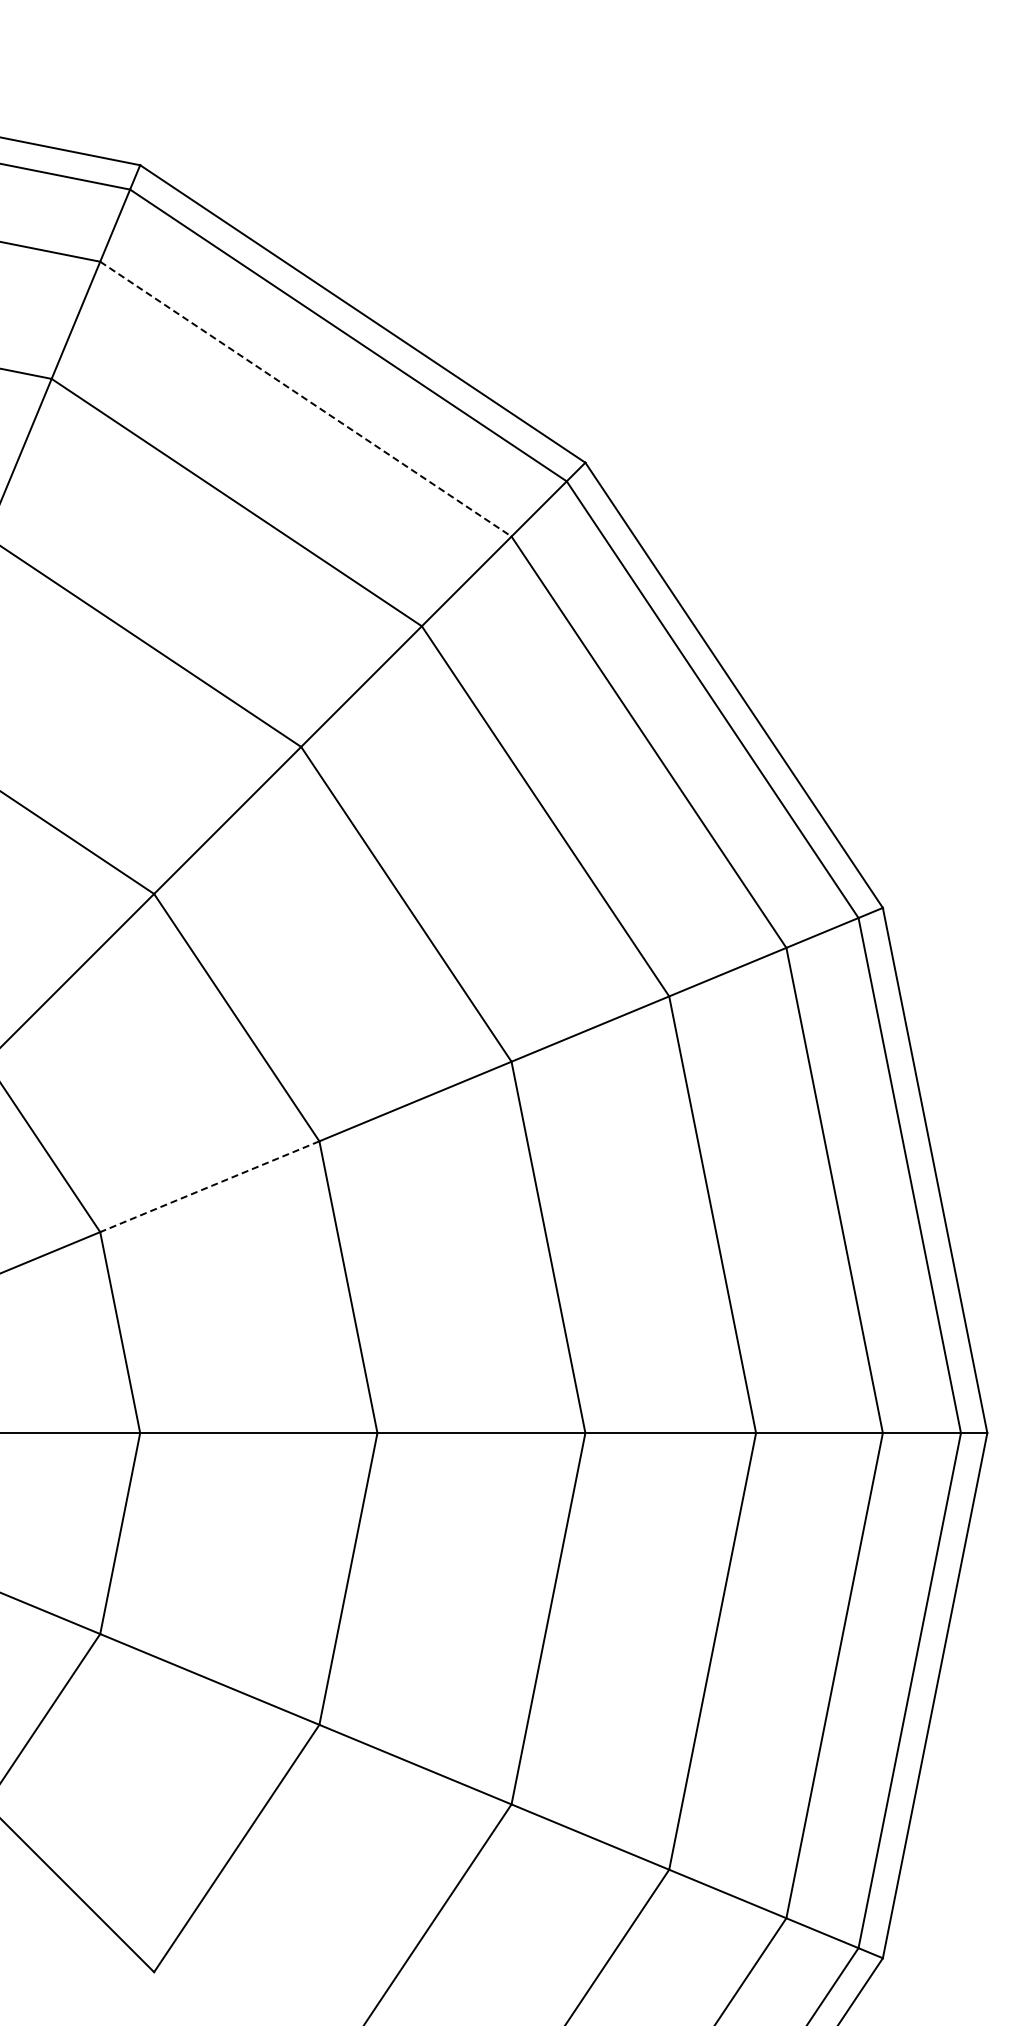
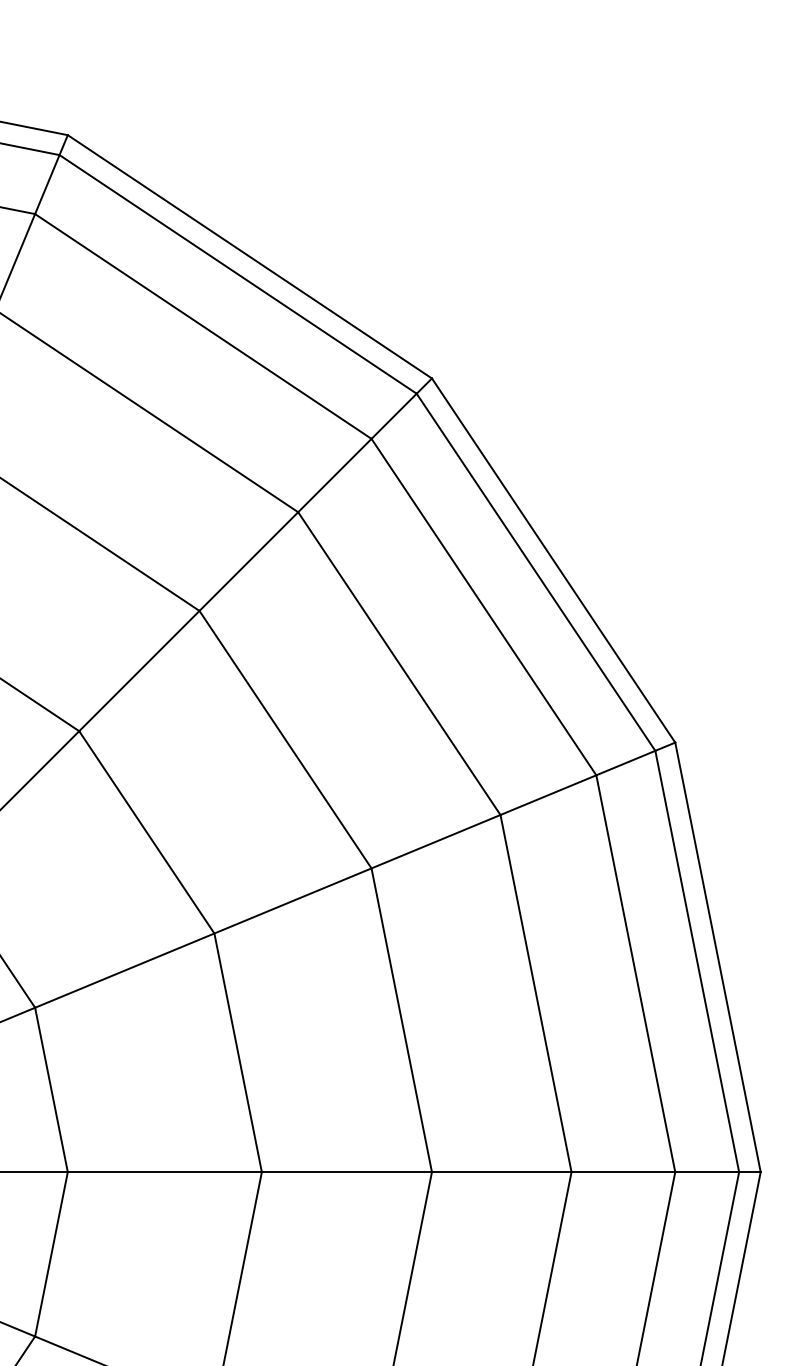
line: (306, 399) -> (203, 326), dashed -> solid
line: (209, 1186) -> (124, 970), dashed -> solid

